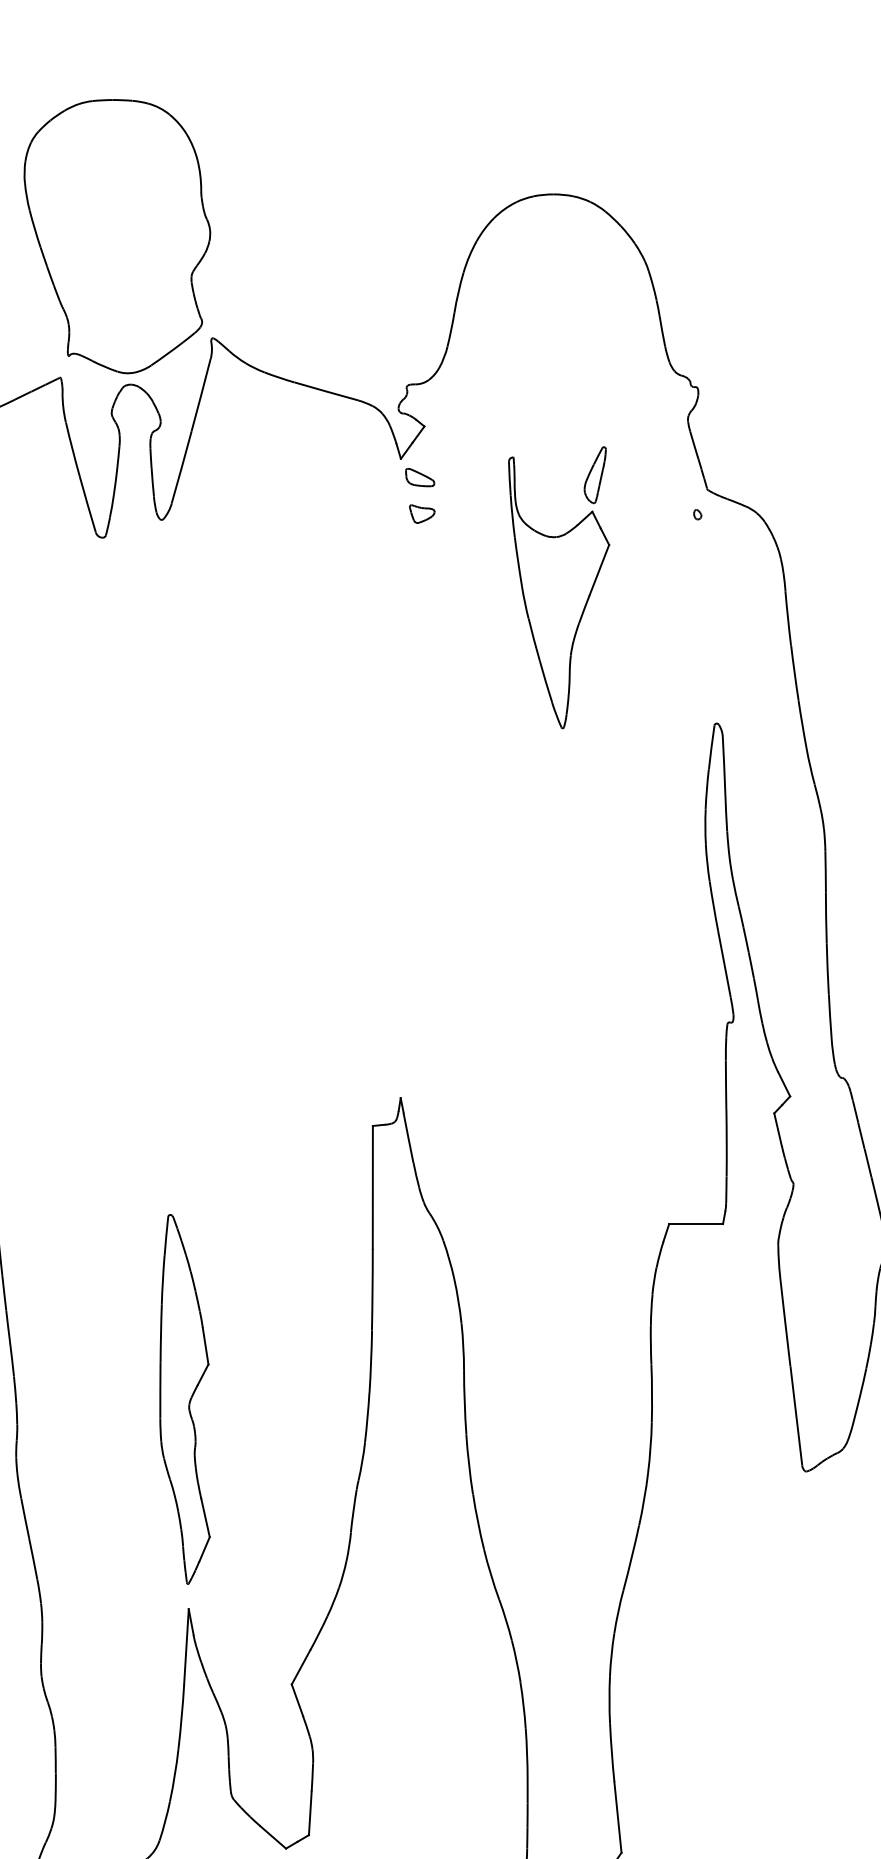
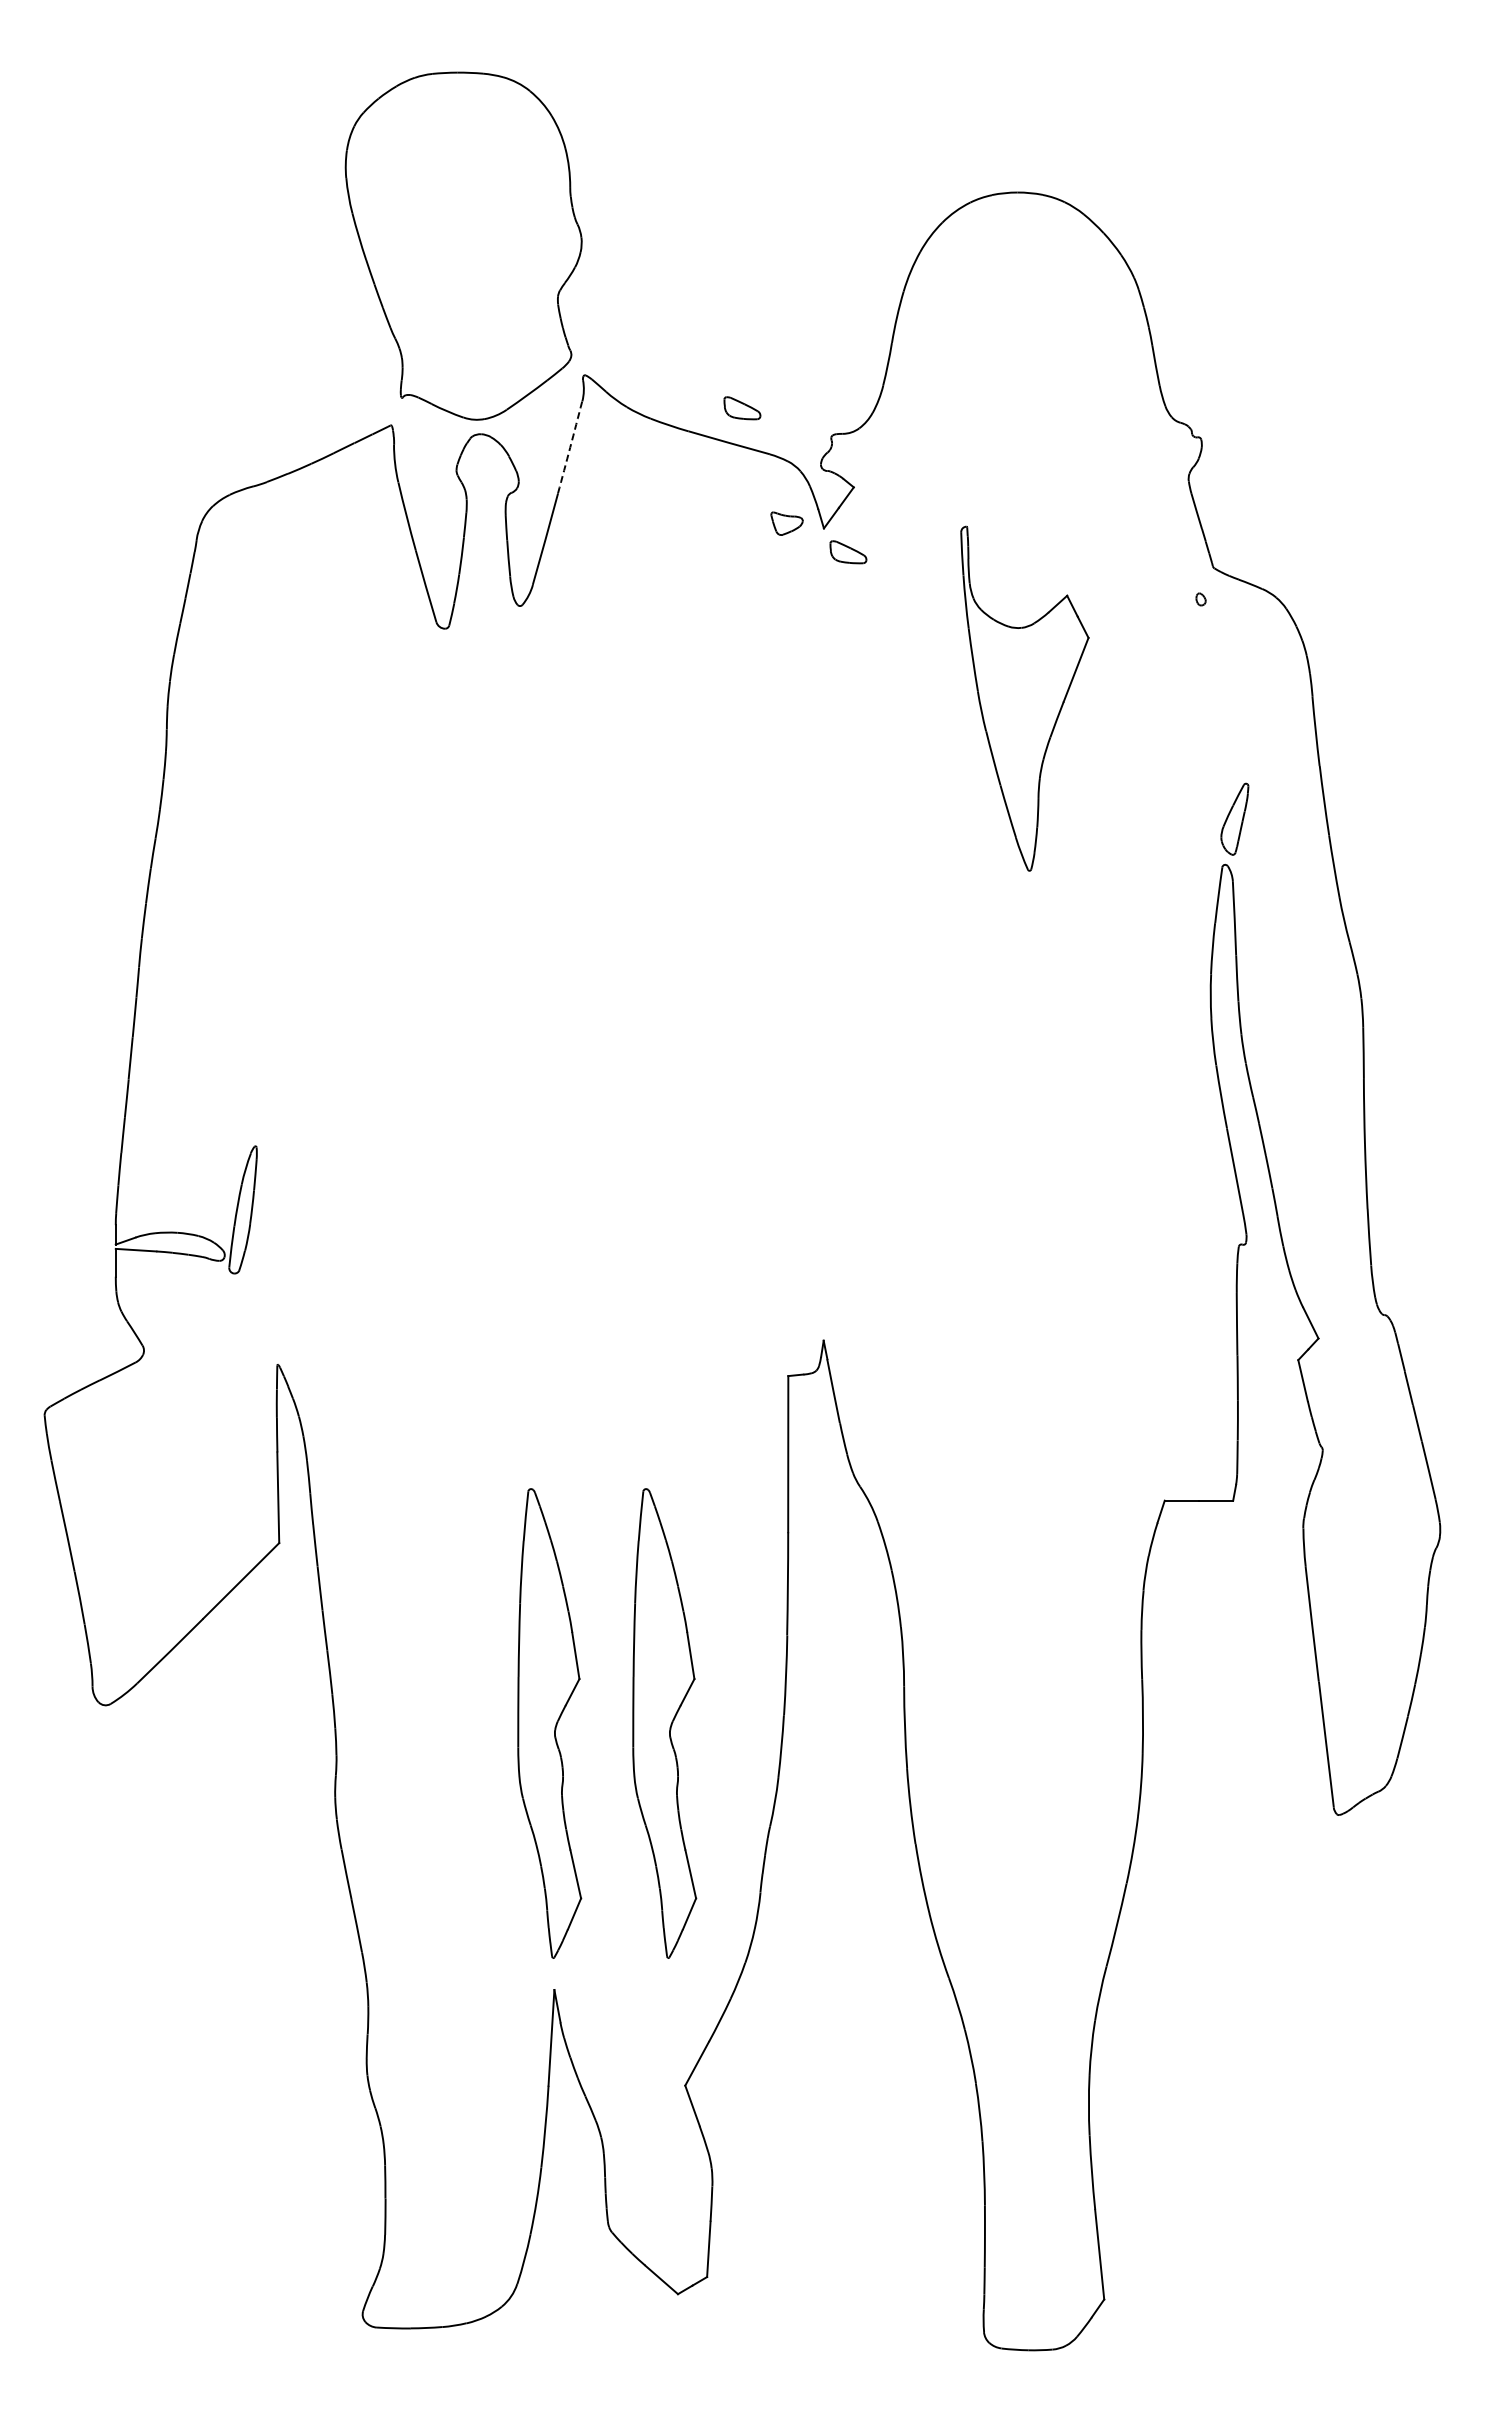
part: (336, 364) -> (742, 408), added
arc: (201, 395) -> (570, 447), solid -> dashed
part: (594, 474) -> (1234, 818), moved
part: (421, 513) -> (786, 523), moved
part: (275, 1399) -> (664, 1723), added

